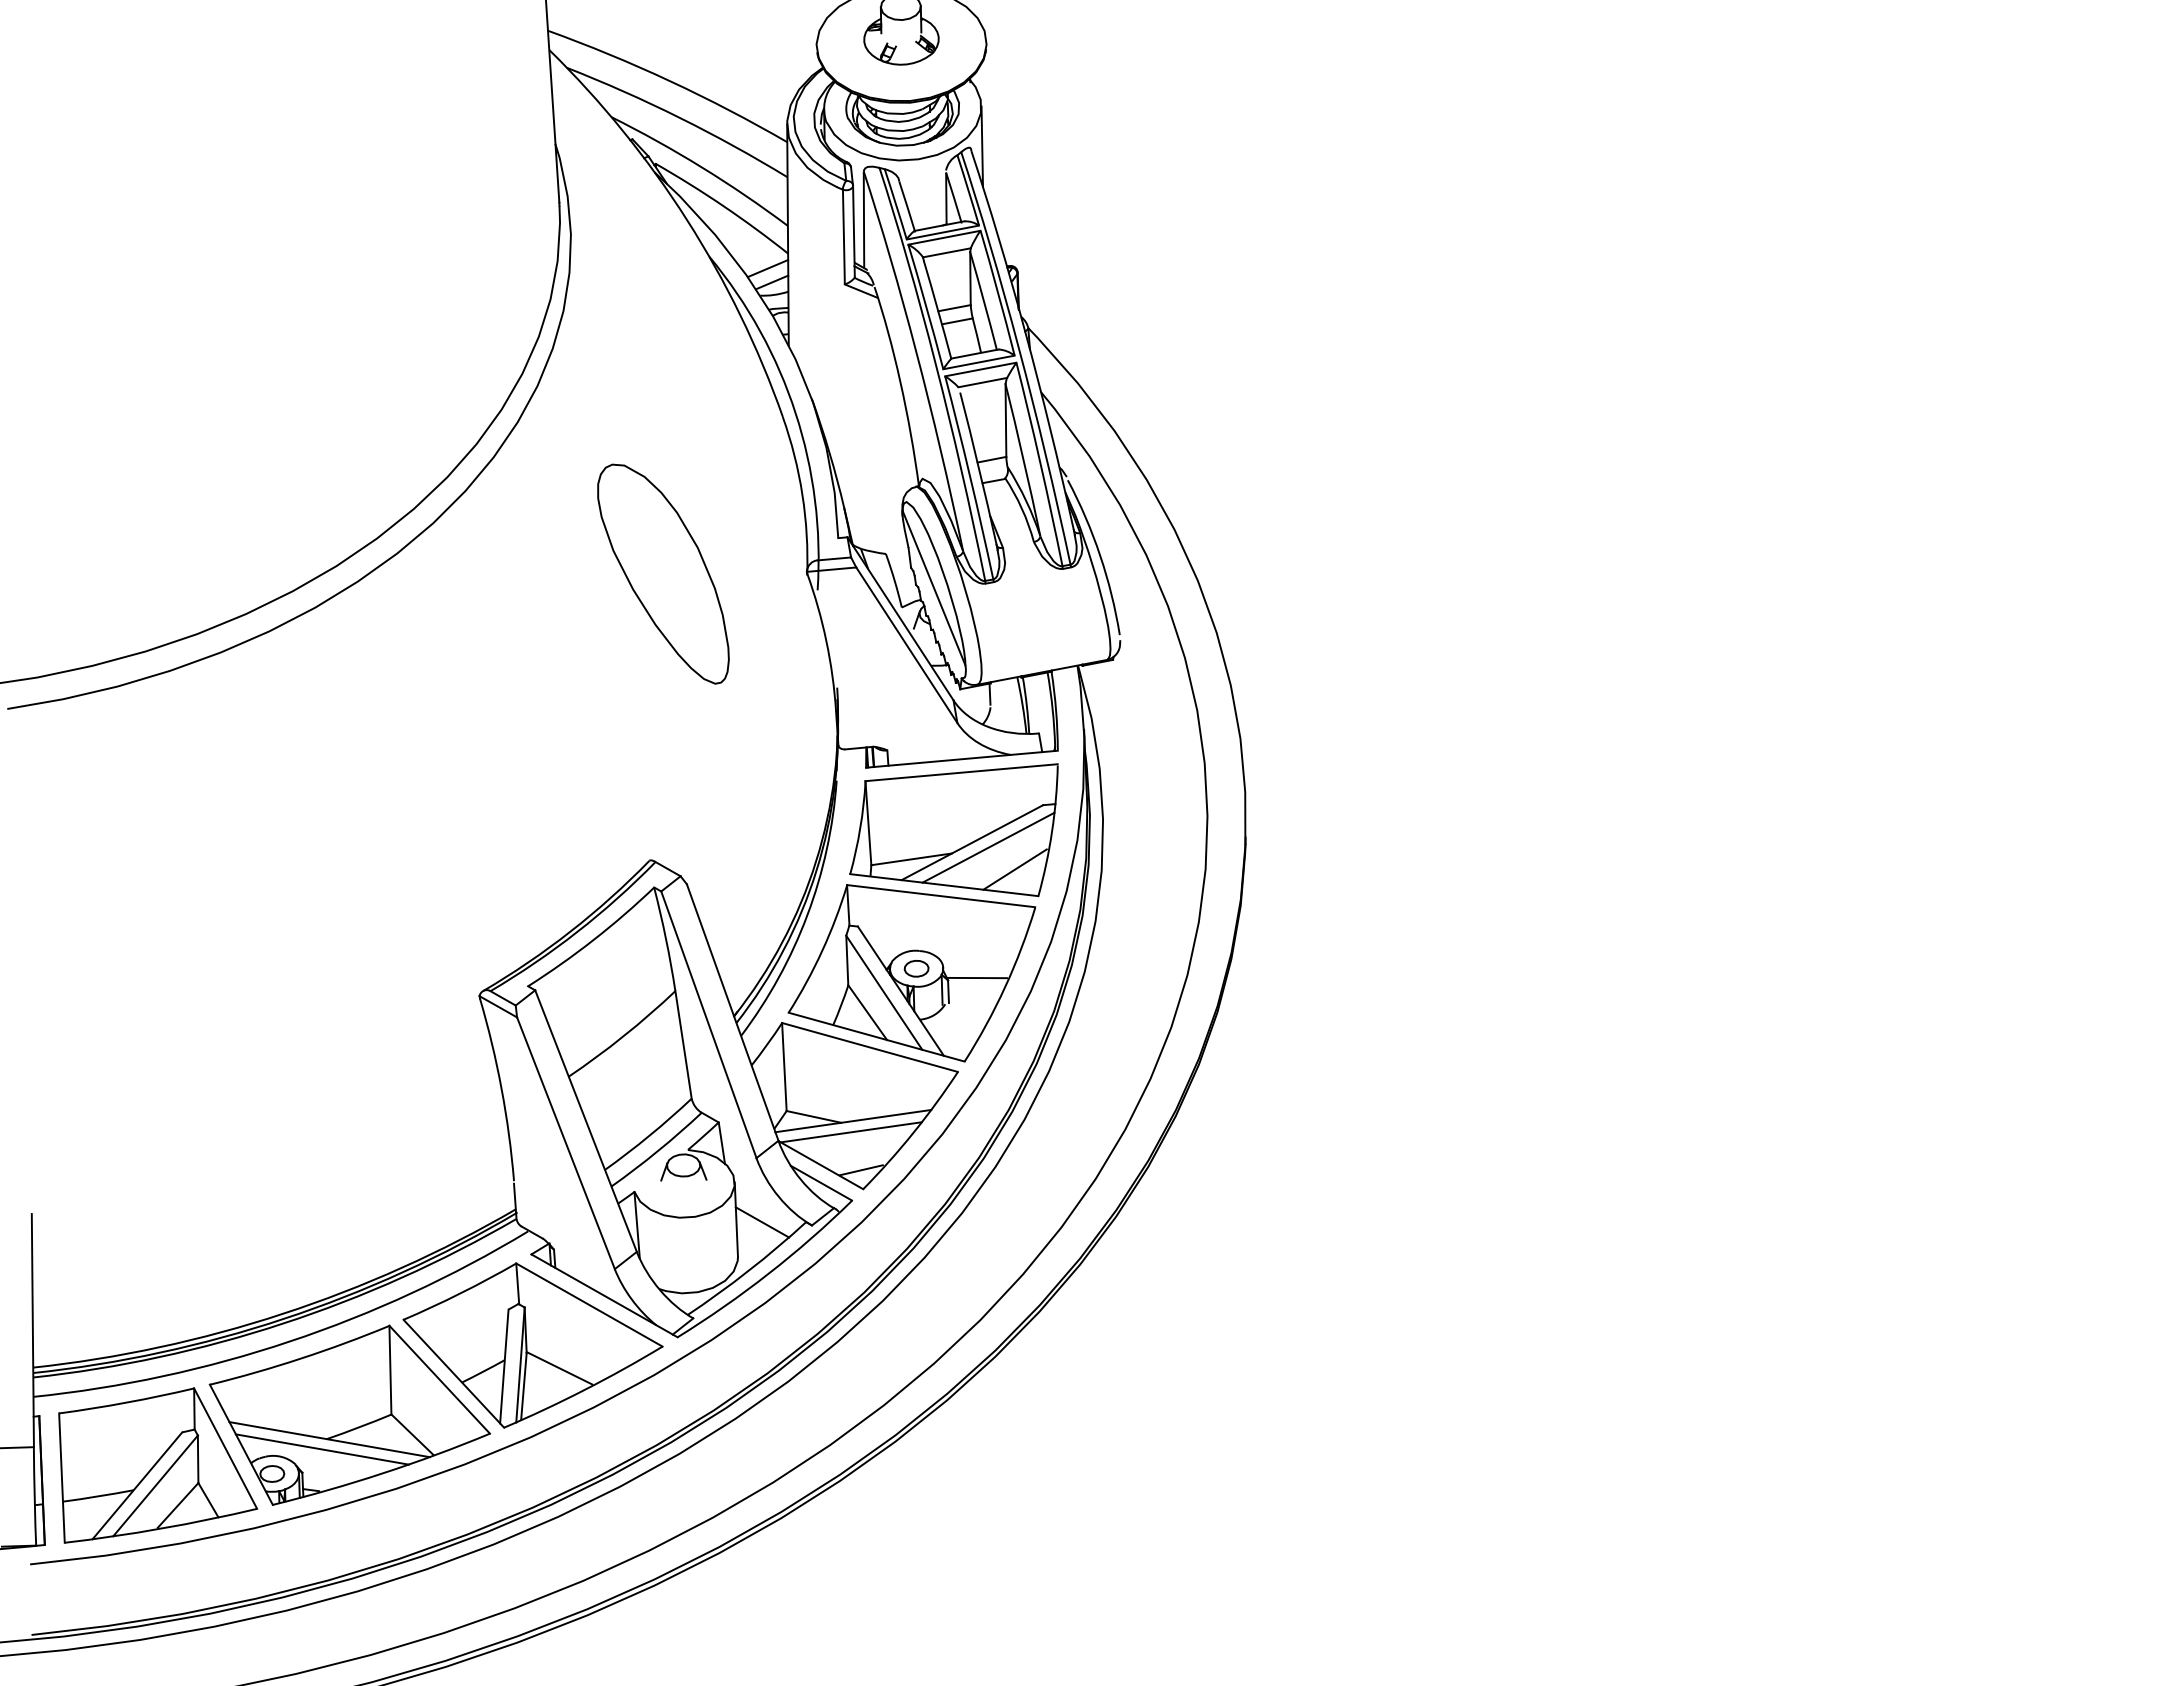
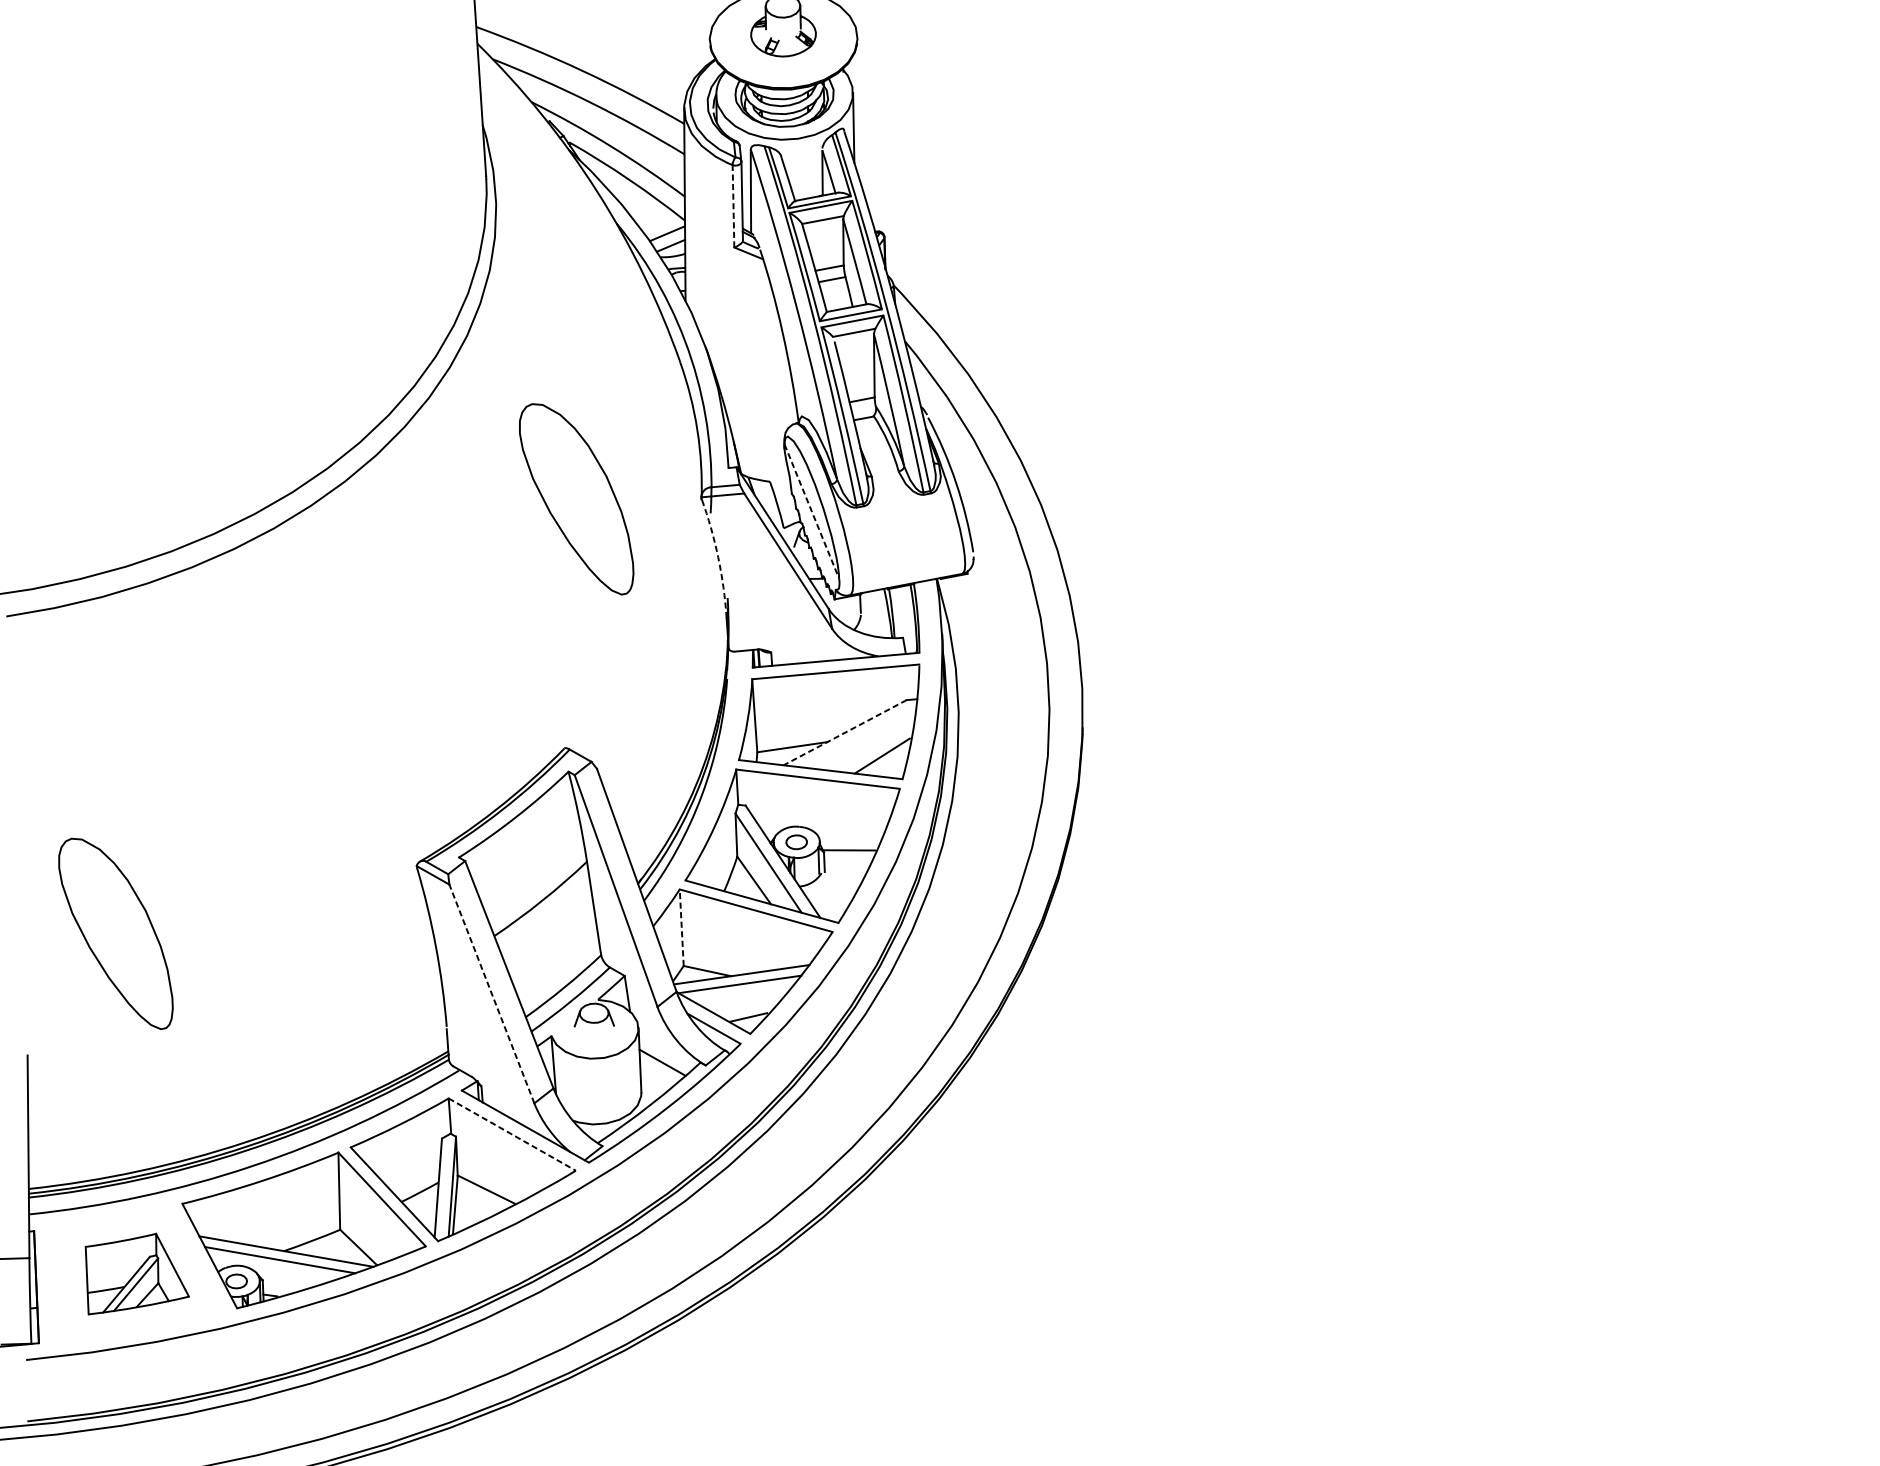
line: (843, 237) -> (733, 206), solid -> dashed
line: (934, 588) -> (812, 511), solid -> dashed
arc: (826, 641) -> (718, 557), solid -> dashed
line: (971, 842) -> (844, 732), solid -> dashed
line: (988, 847) -> (859, 736), removed
line: (784, 1066) -> (681, 927), solid -> dashed
part: (133, 1073) -> (115, 933), added
line: (565, 1142) -> (491, 993), solid -> dashed
line: (589, 1305) -> (512, 1135), solid -> dashed
part: (157, 1465) -> (136, 1274), size x0.6

